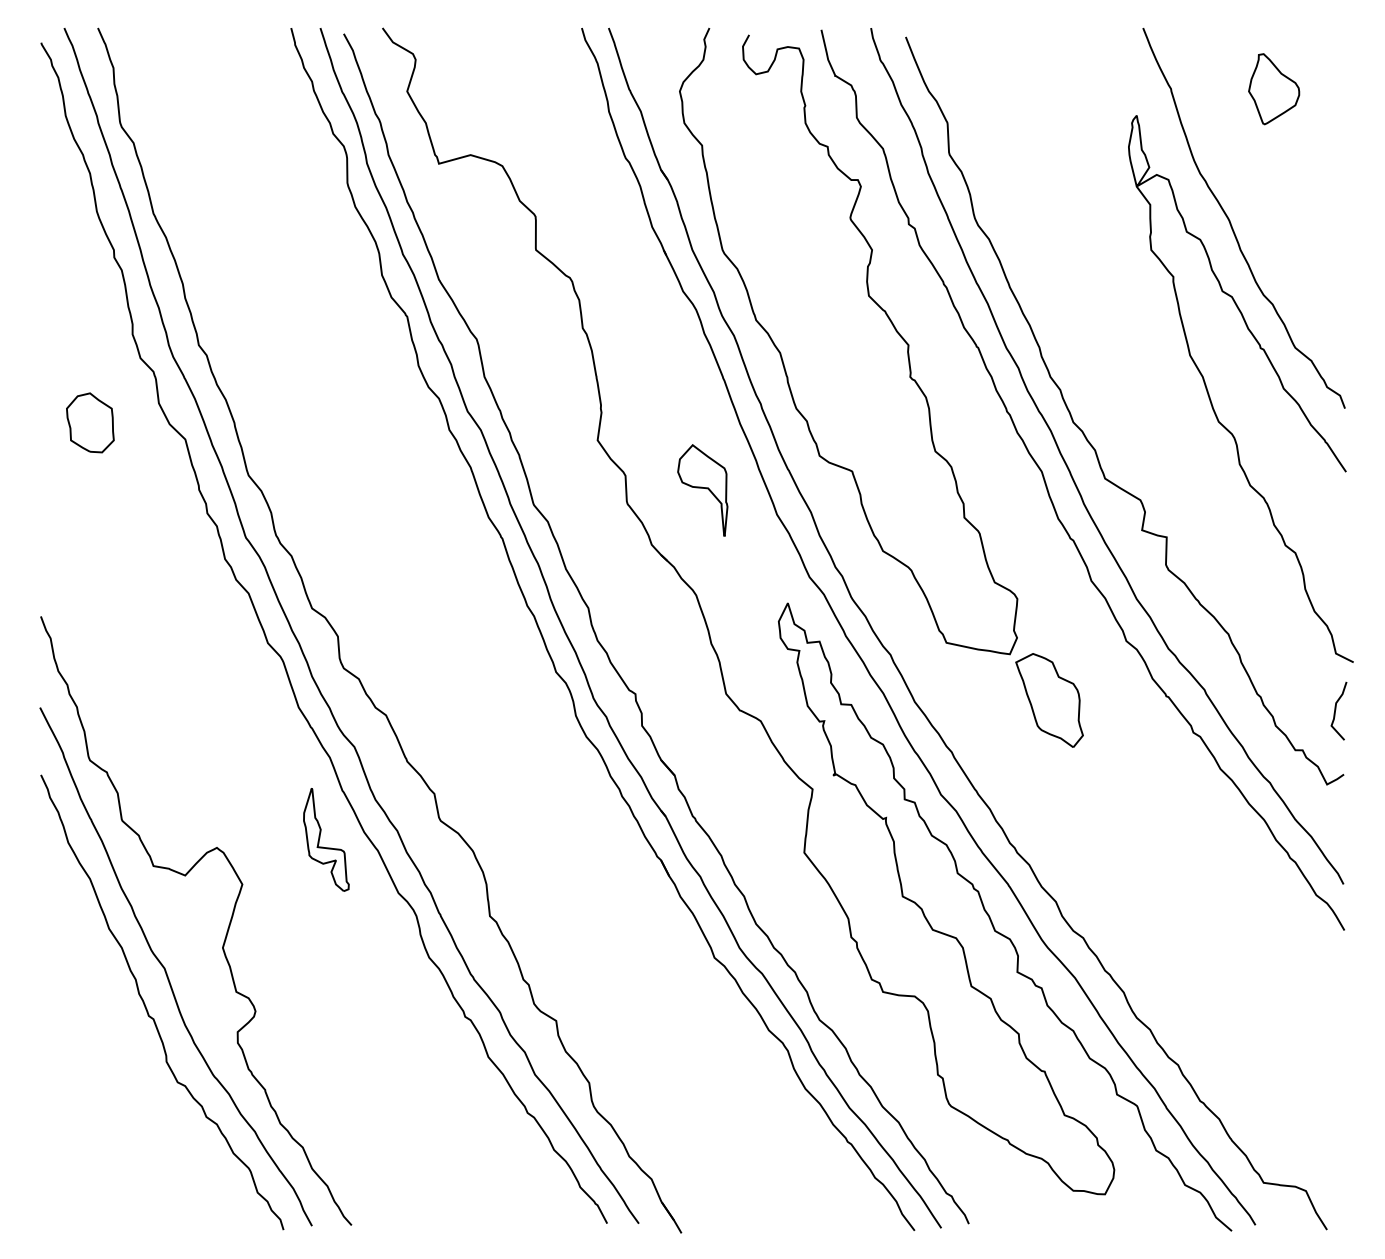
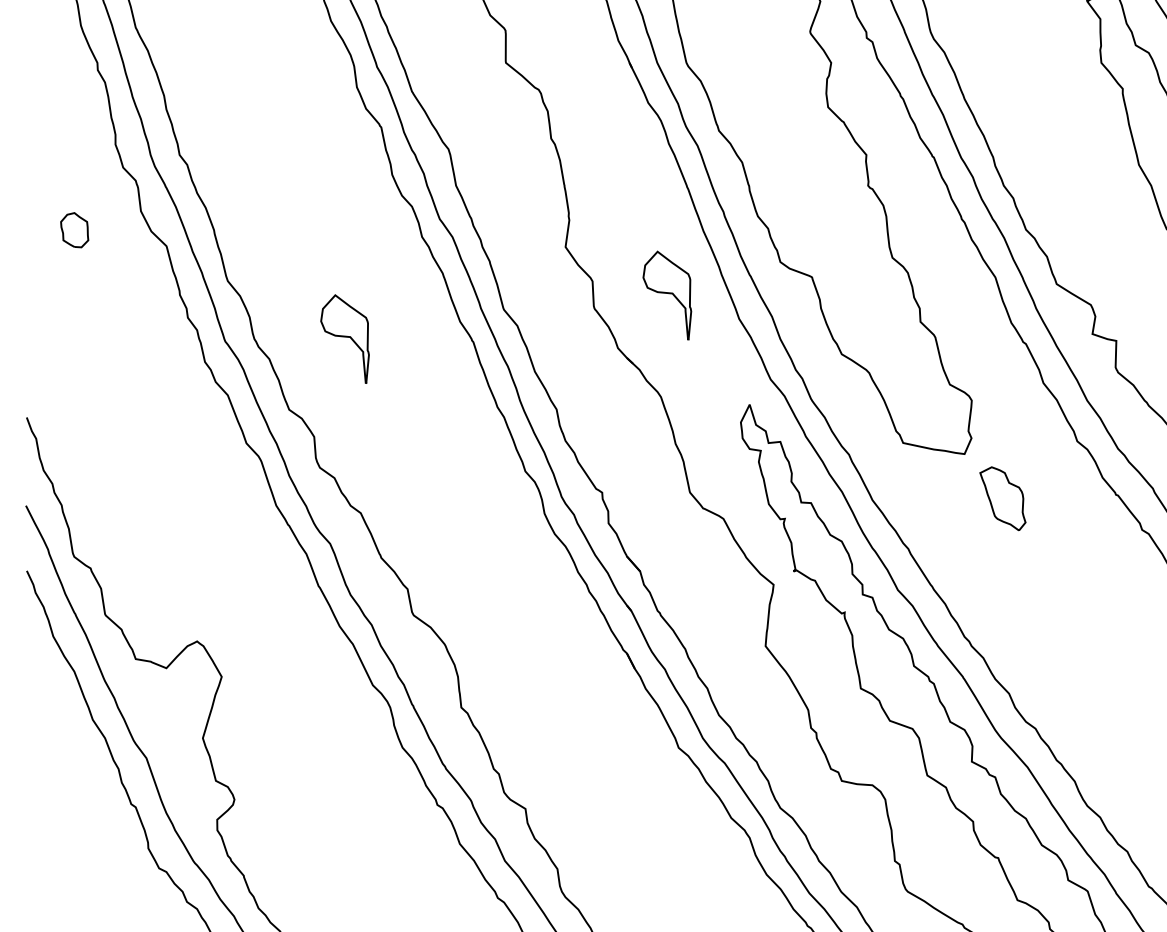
part: (90, 422) -> (74, 229), size x0.6
part: (369, 535) -> (344, 339), added
part: (1049, 700) -> (1002, 498), size x0.7
part: (320, 838) -> (297, 632), removed

